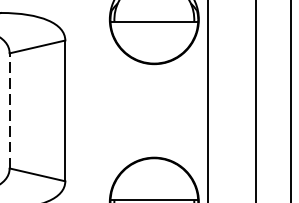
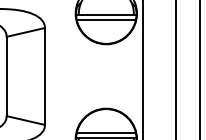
line: (153, 28) -> (105, 19), added
line: (9, 110) -> (6, 76), dashed -> solid
line: (153, 193) -> (105, 133), added

